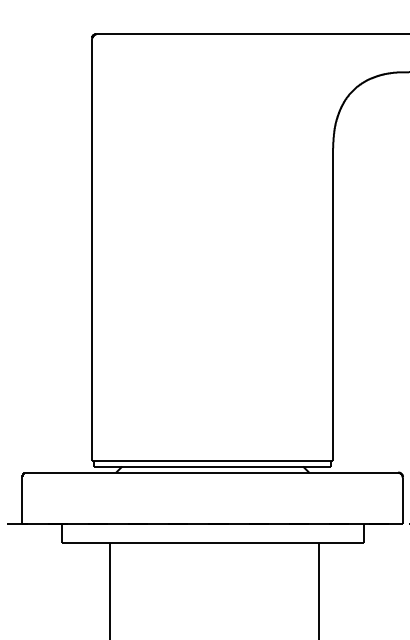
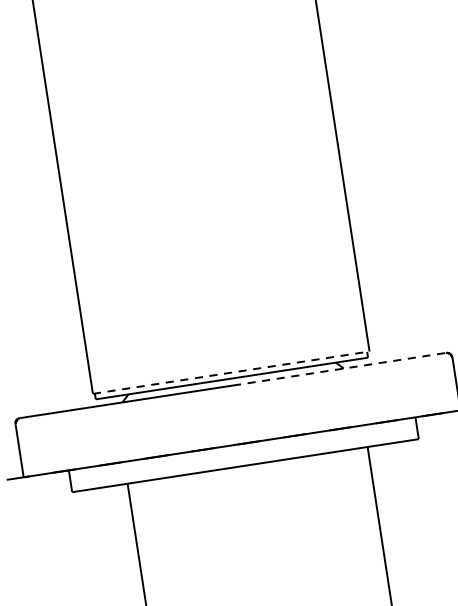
line: (212, 461) -> (231, 372), solid -> dashed
line: (305, 472) -> (339, 369), solid -> dashed

